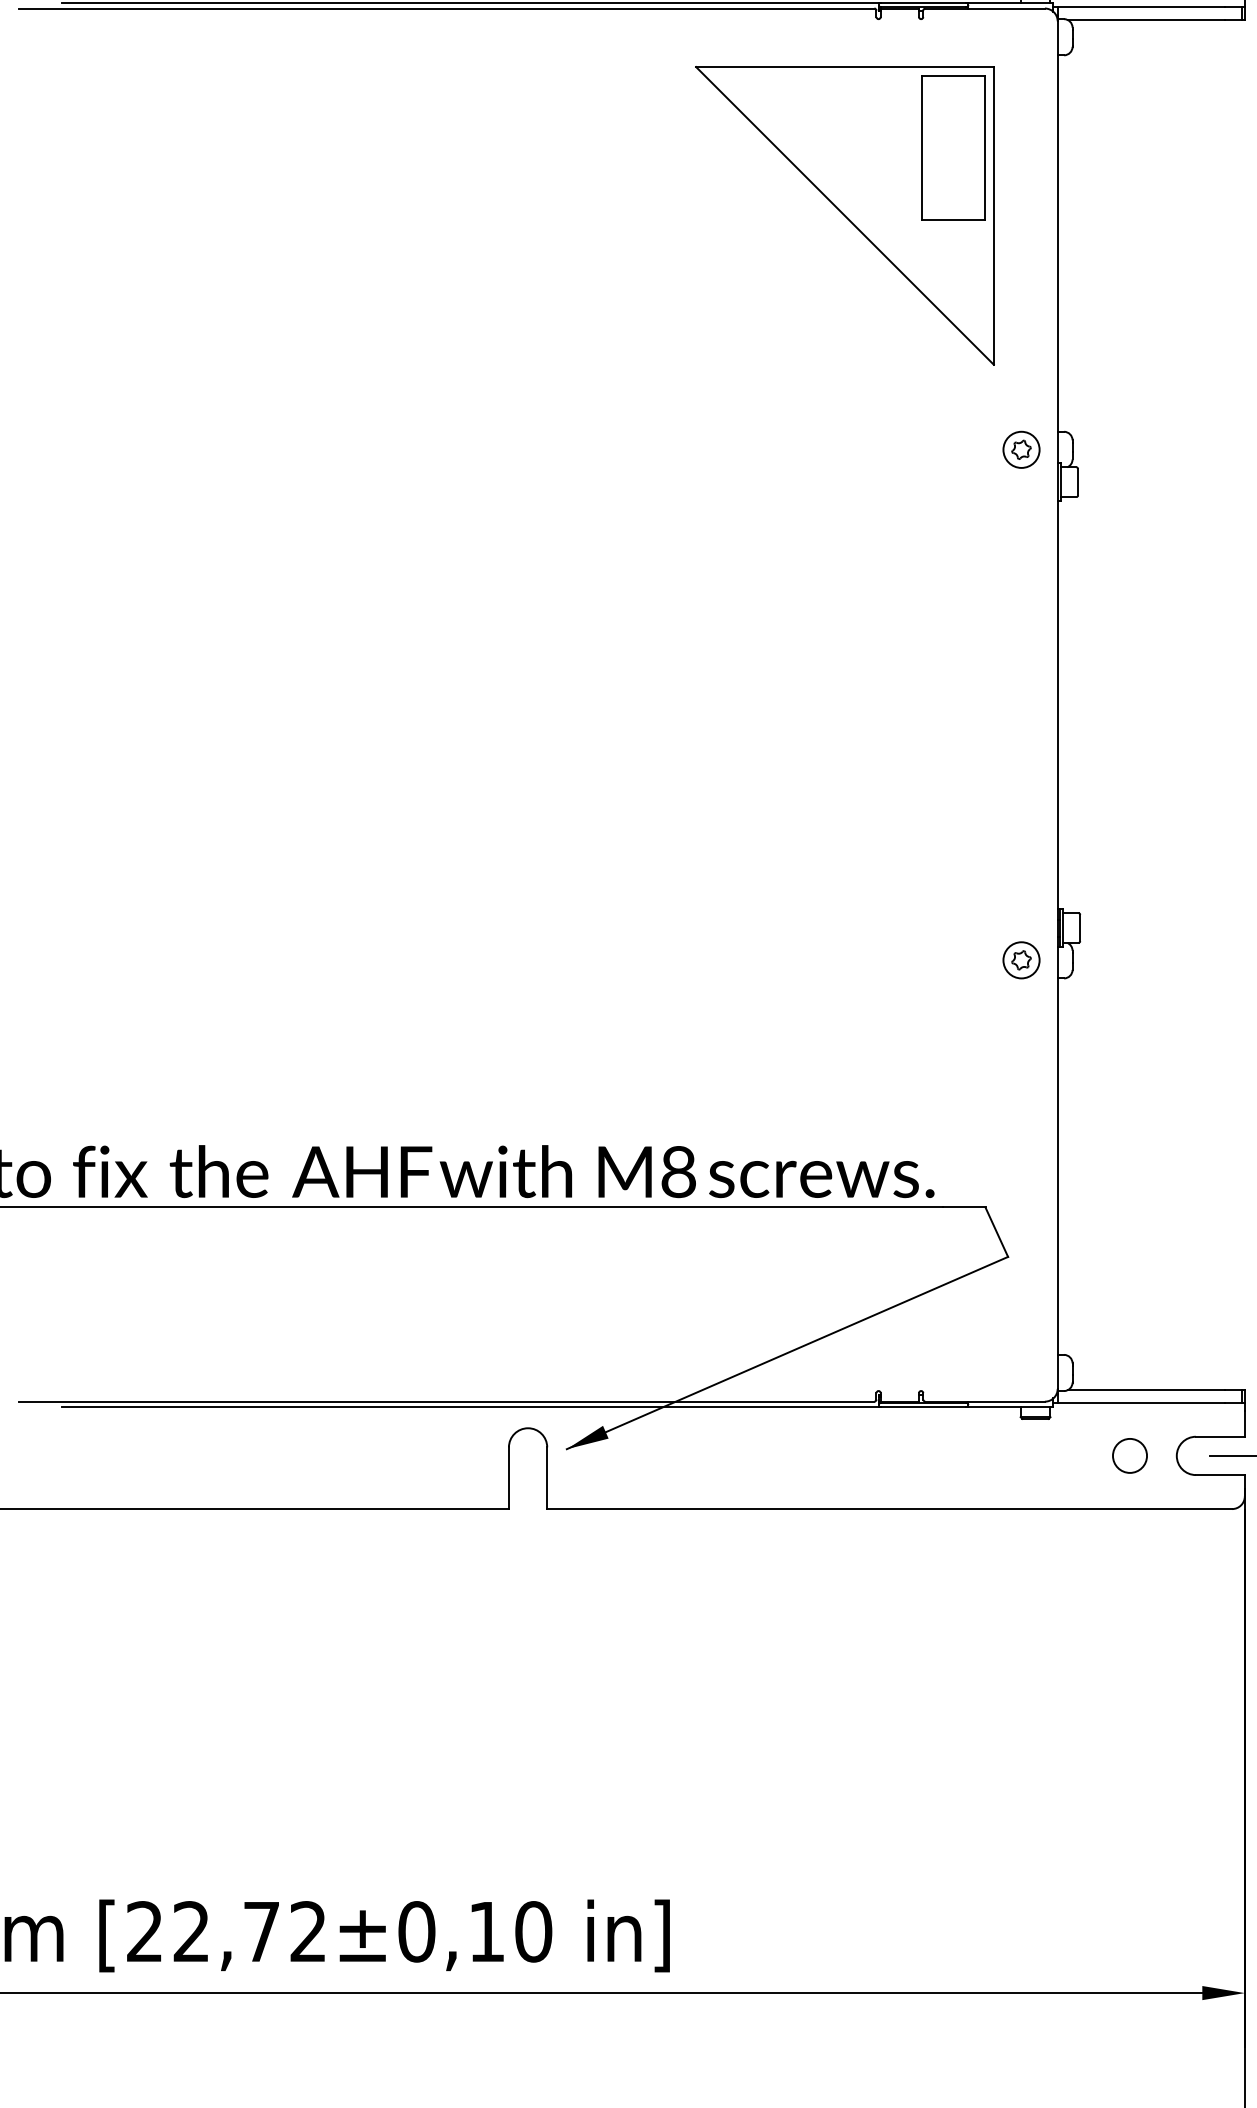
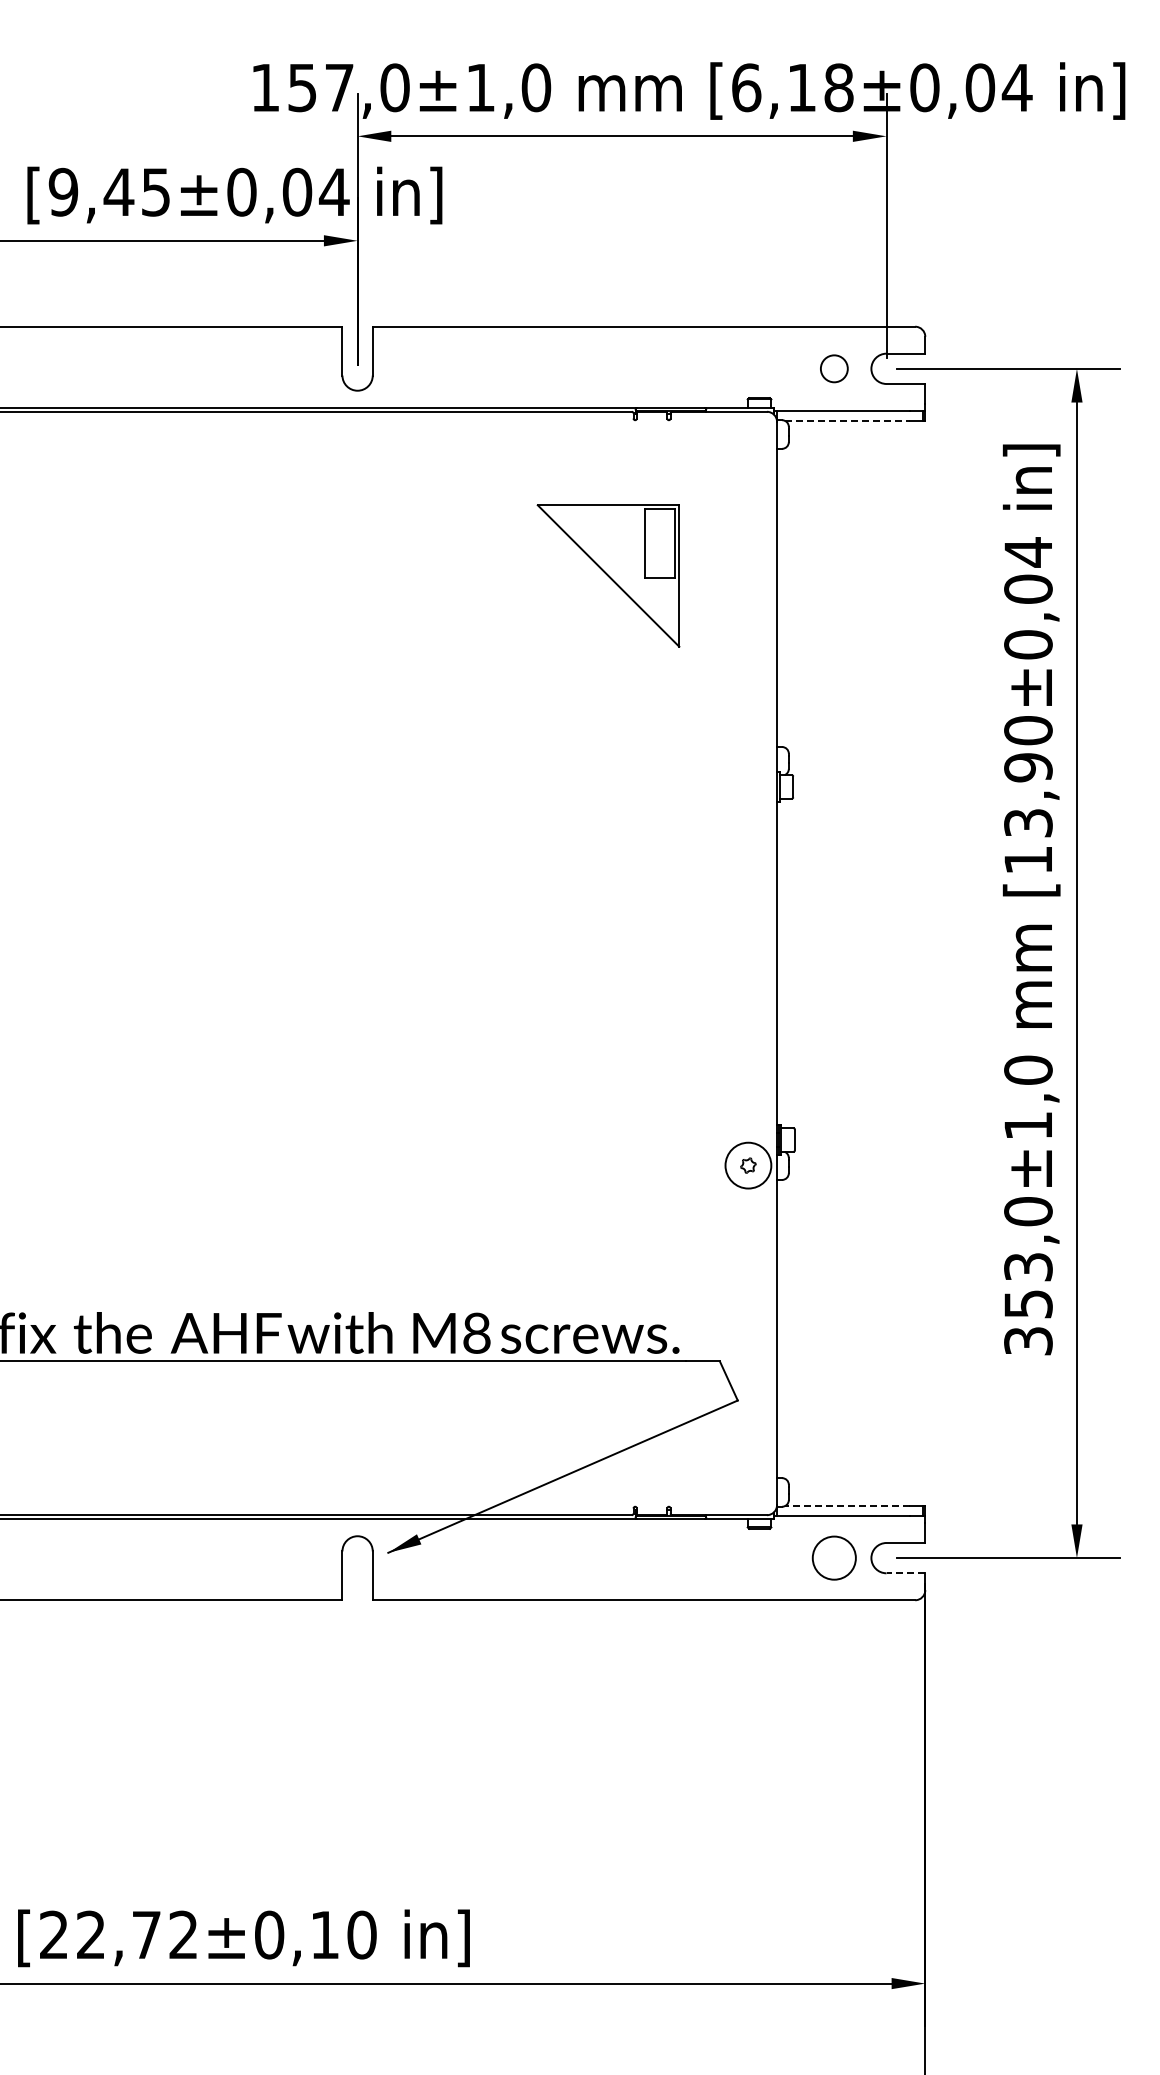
line: (1147, 20) -> (848, 421), solid -> dashed
part: (844, 215) -> (608, 575), size x0.6
part: (1021, 450) -> (748, 761), removed
circle: (1021, 960) -> (748, 1165), size x1.6
line: (1146, 1389) -> (847, 1505), solid -> dashed
circle: (1128, 1455) -> (833, 1557), size x1.6
line: (1219, 1475) -> (905, 1573), solid -> dashed

